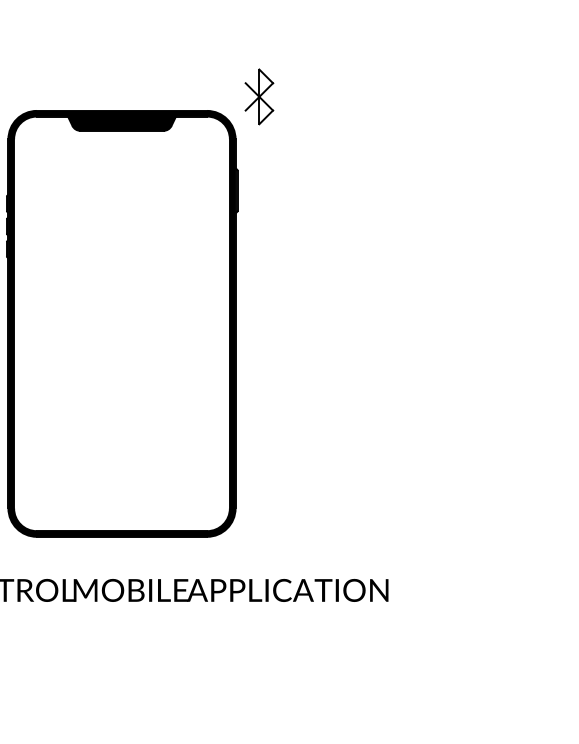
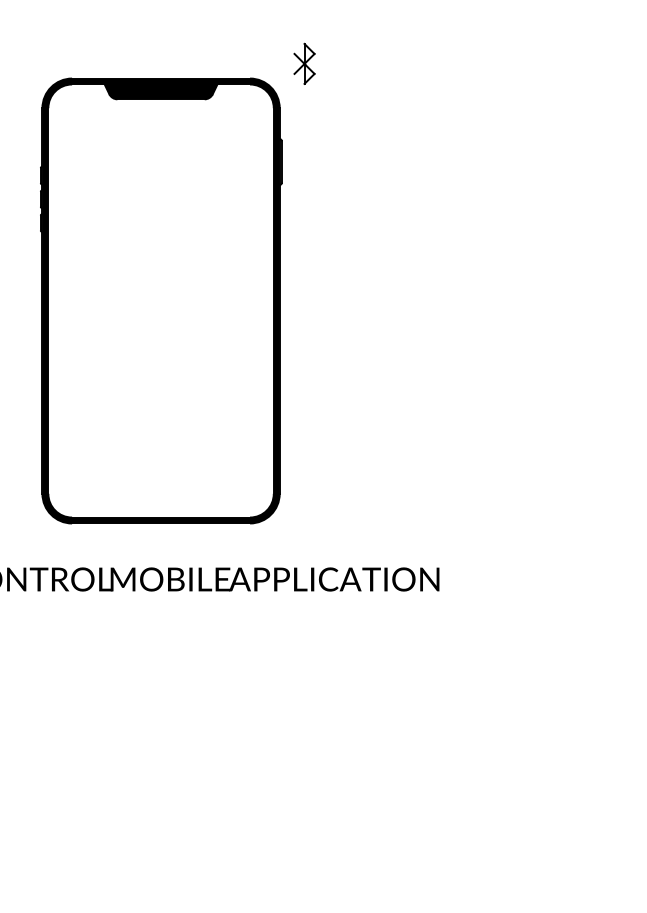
part: (259, 96) -> (304, 63), size x0.7

